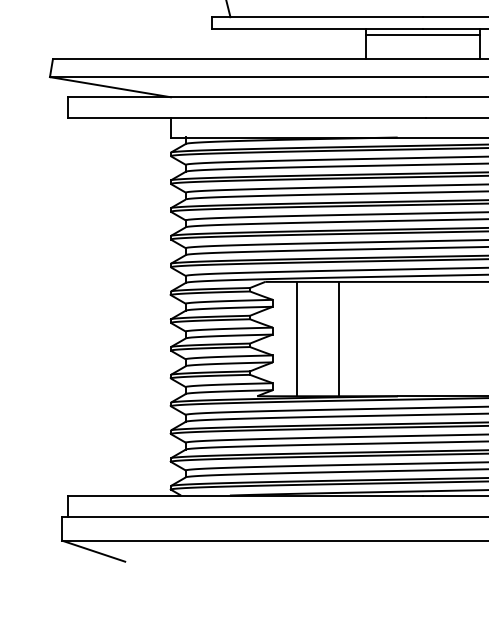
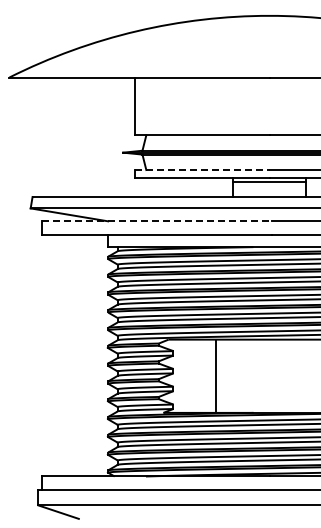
line: (318, 17) -> (202, 170), solid -> dashed
line: (246, 97) -> (156, 221), solid -> dashed
line: (296, 337) -> (188, 375), removed

